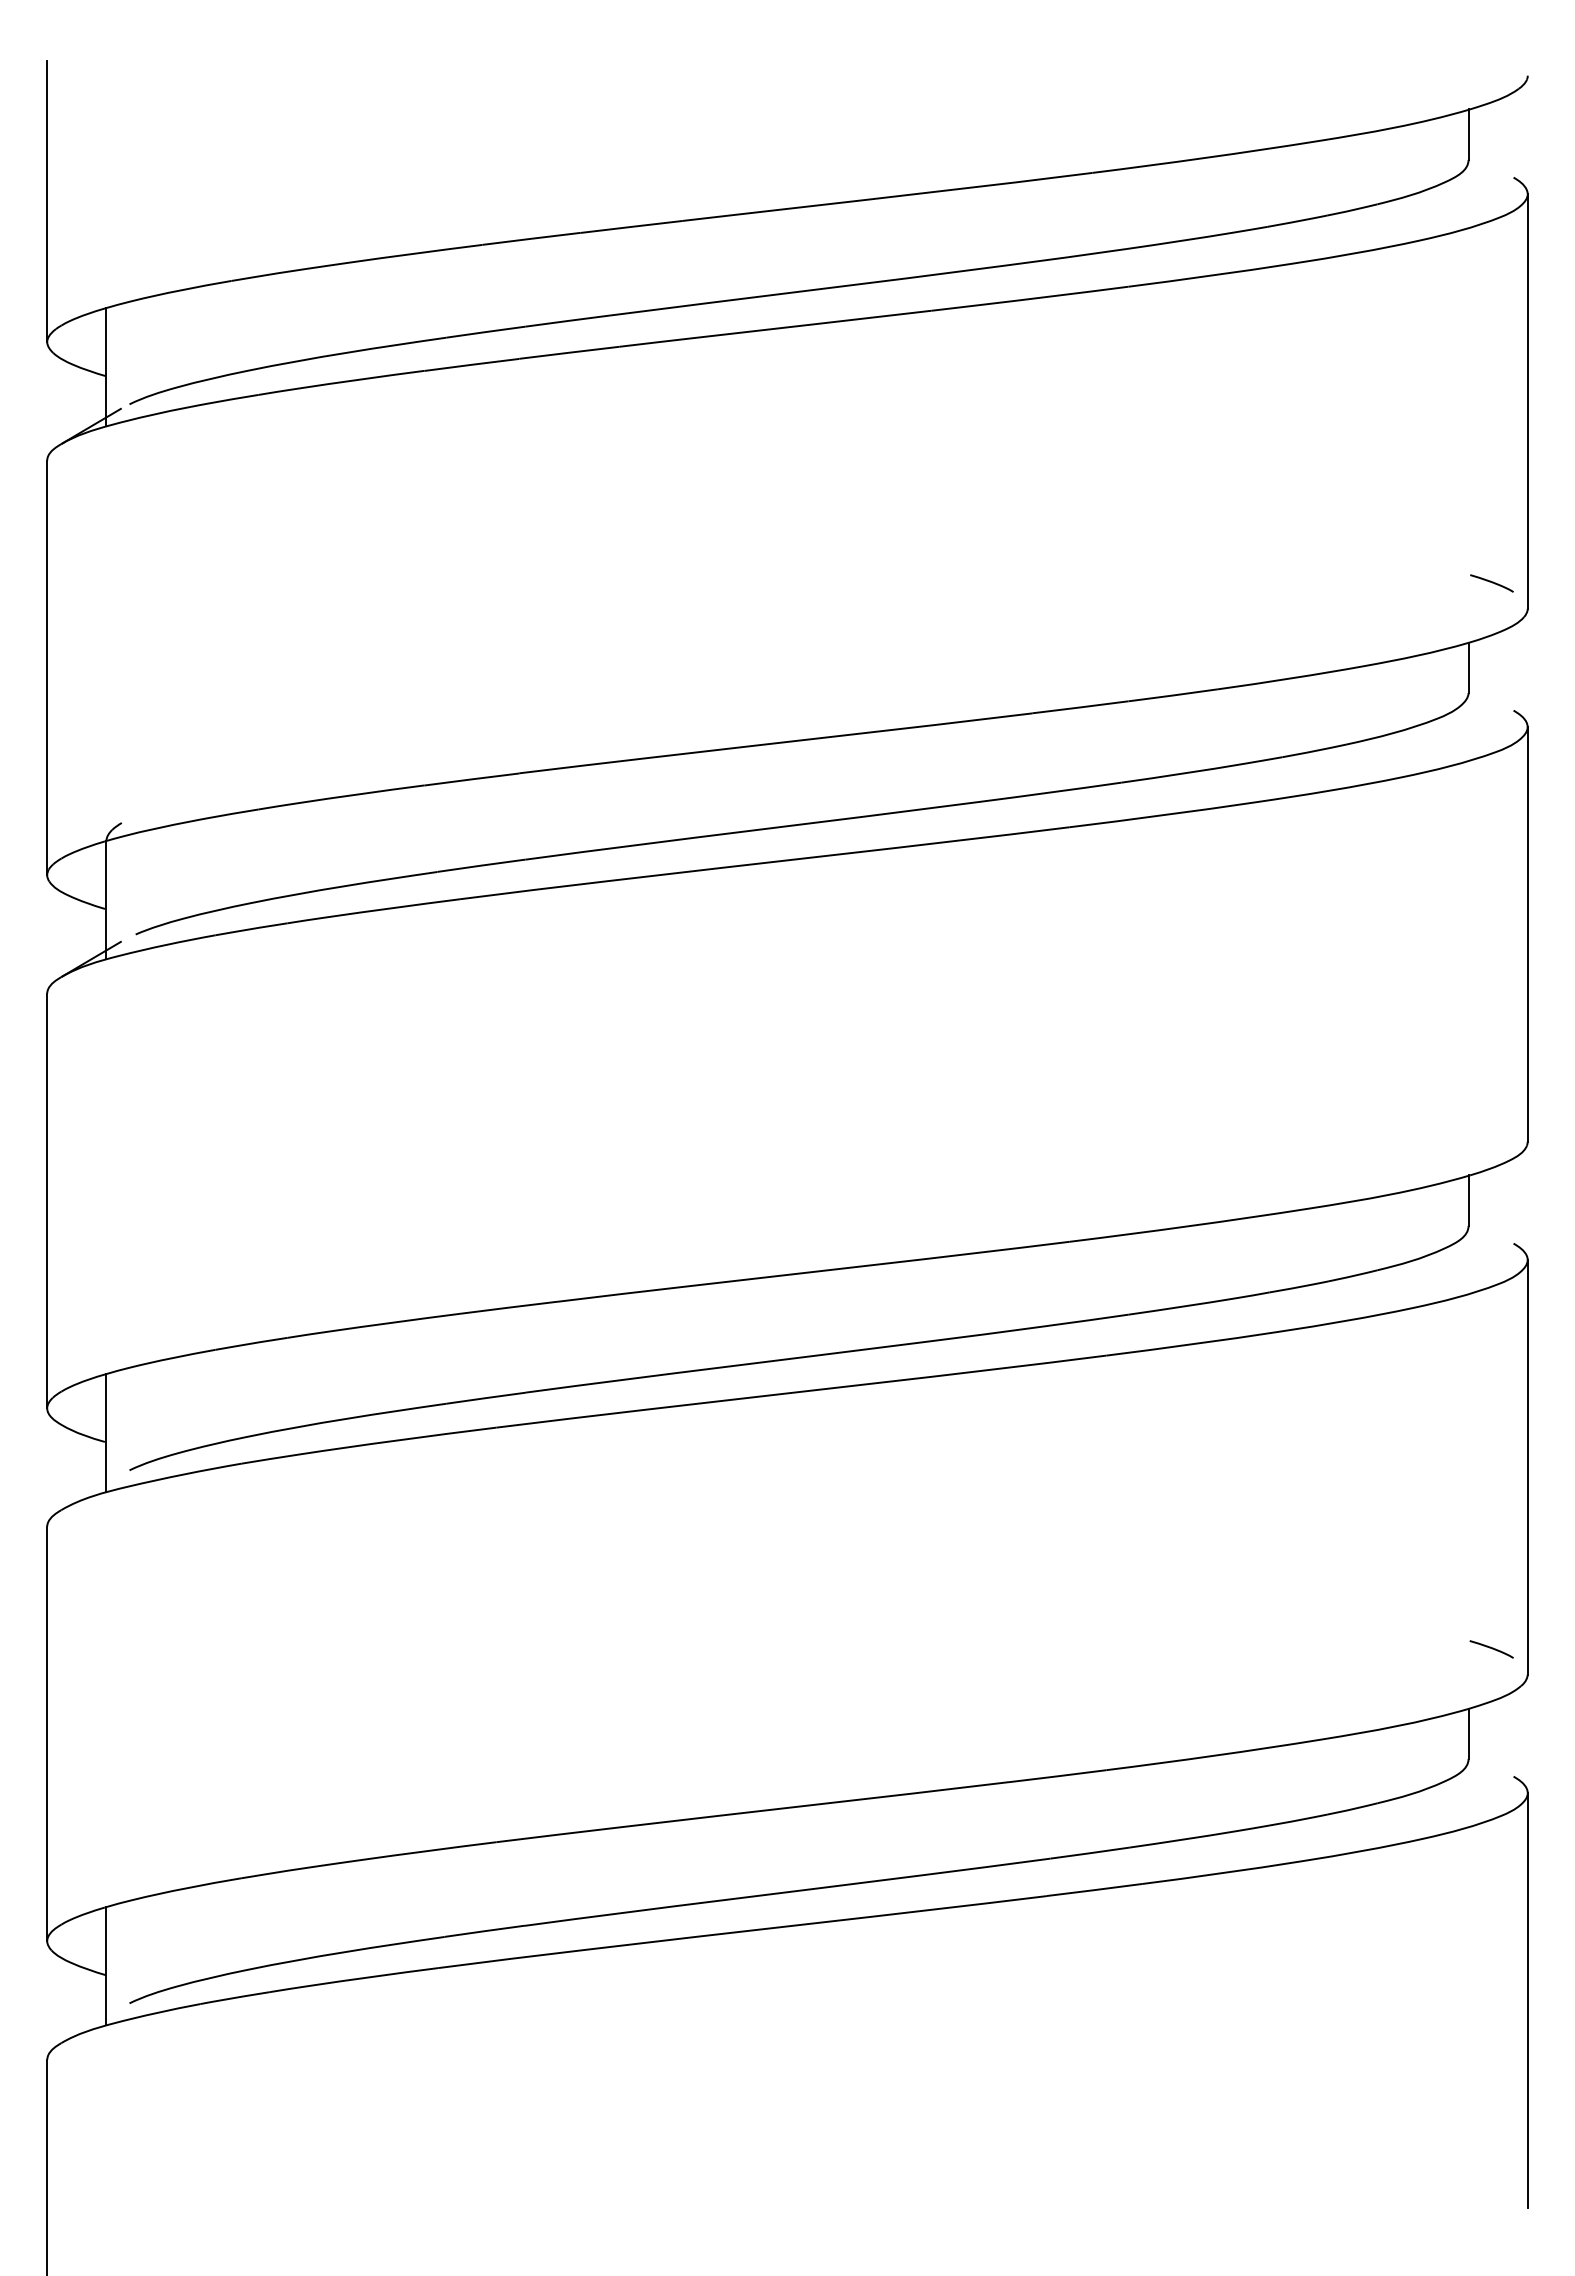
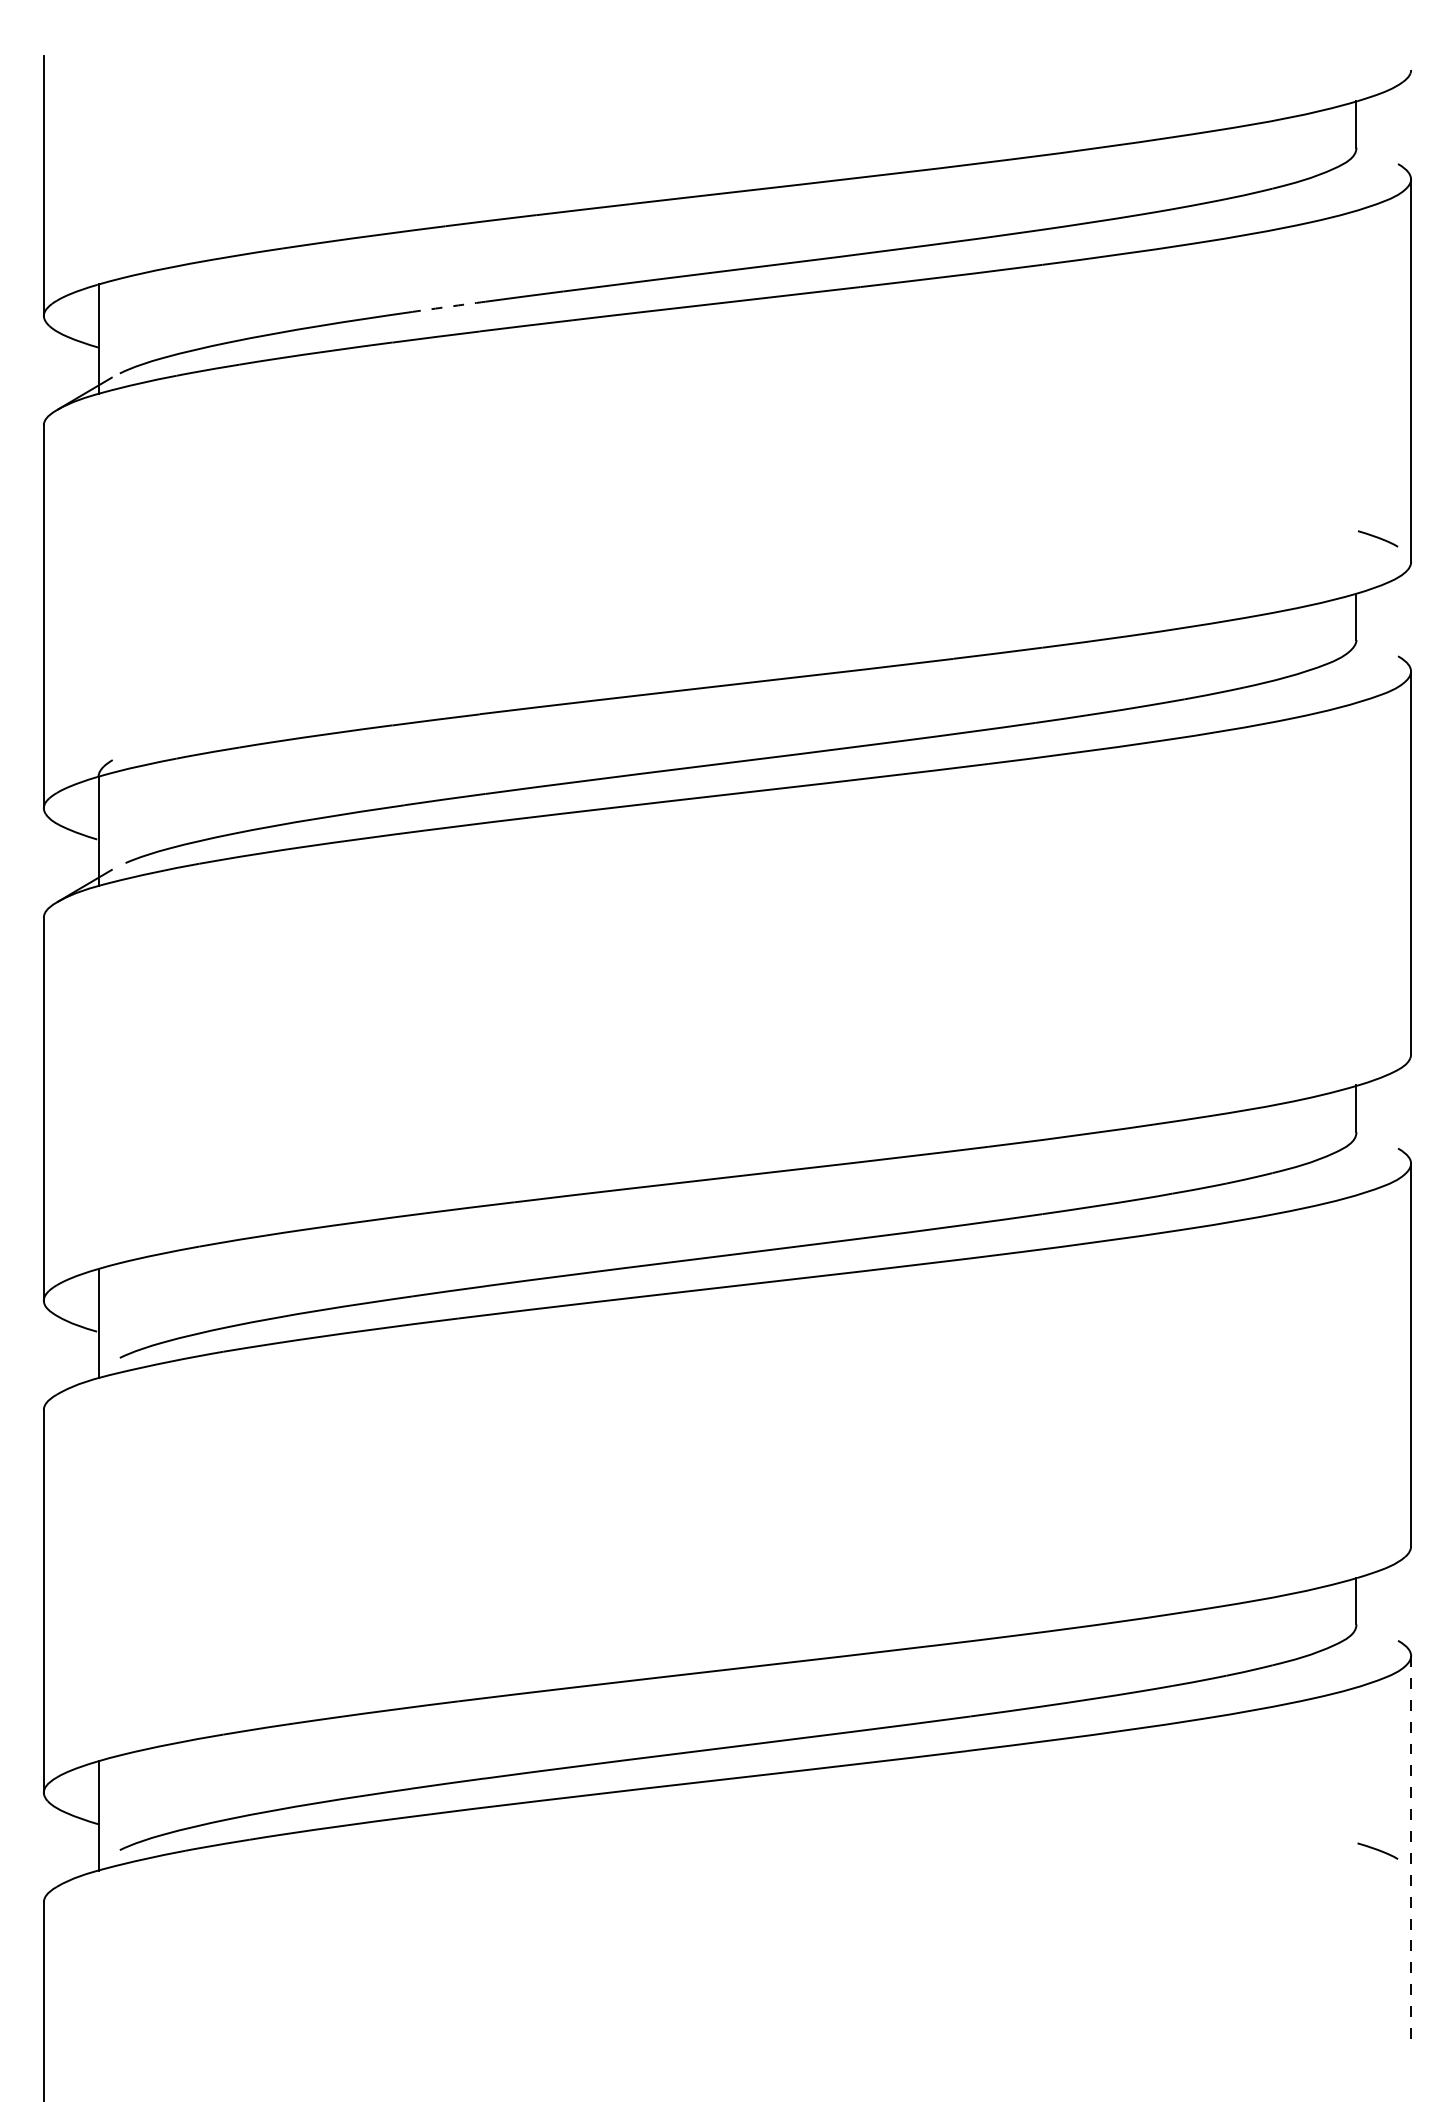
arc: (486, 332) -> (449, 307), solid -> dashed
curve: (1491, 1648) -> (1377, 1850), moved
line: (1527, 1999) -> (1410, 1846), solid -> dashed

